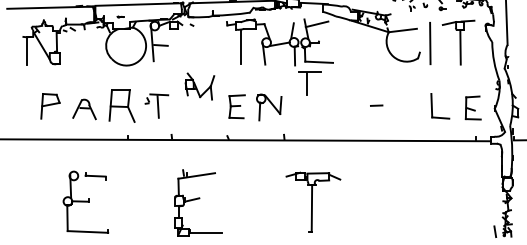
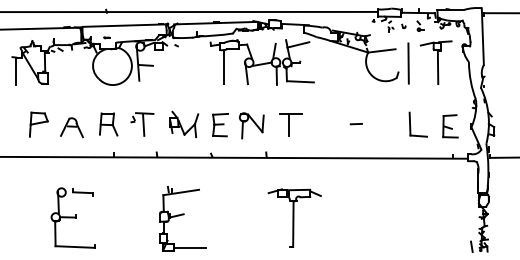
part: (308, 83) -> (290, 124), moved
part: (200, 86) -> (184, 124), moved
part: (122, 106) -> (108, 124), size x0.71

